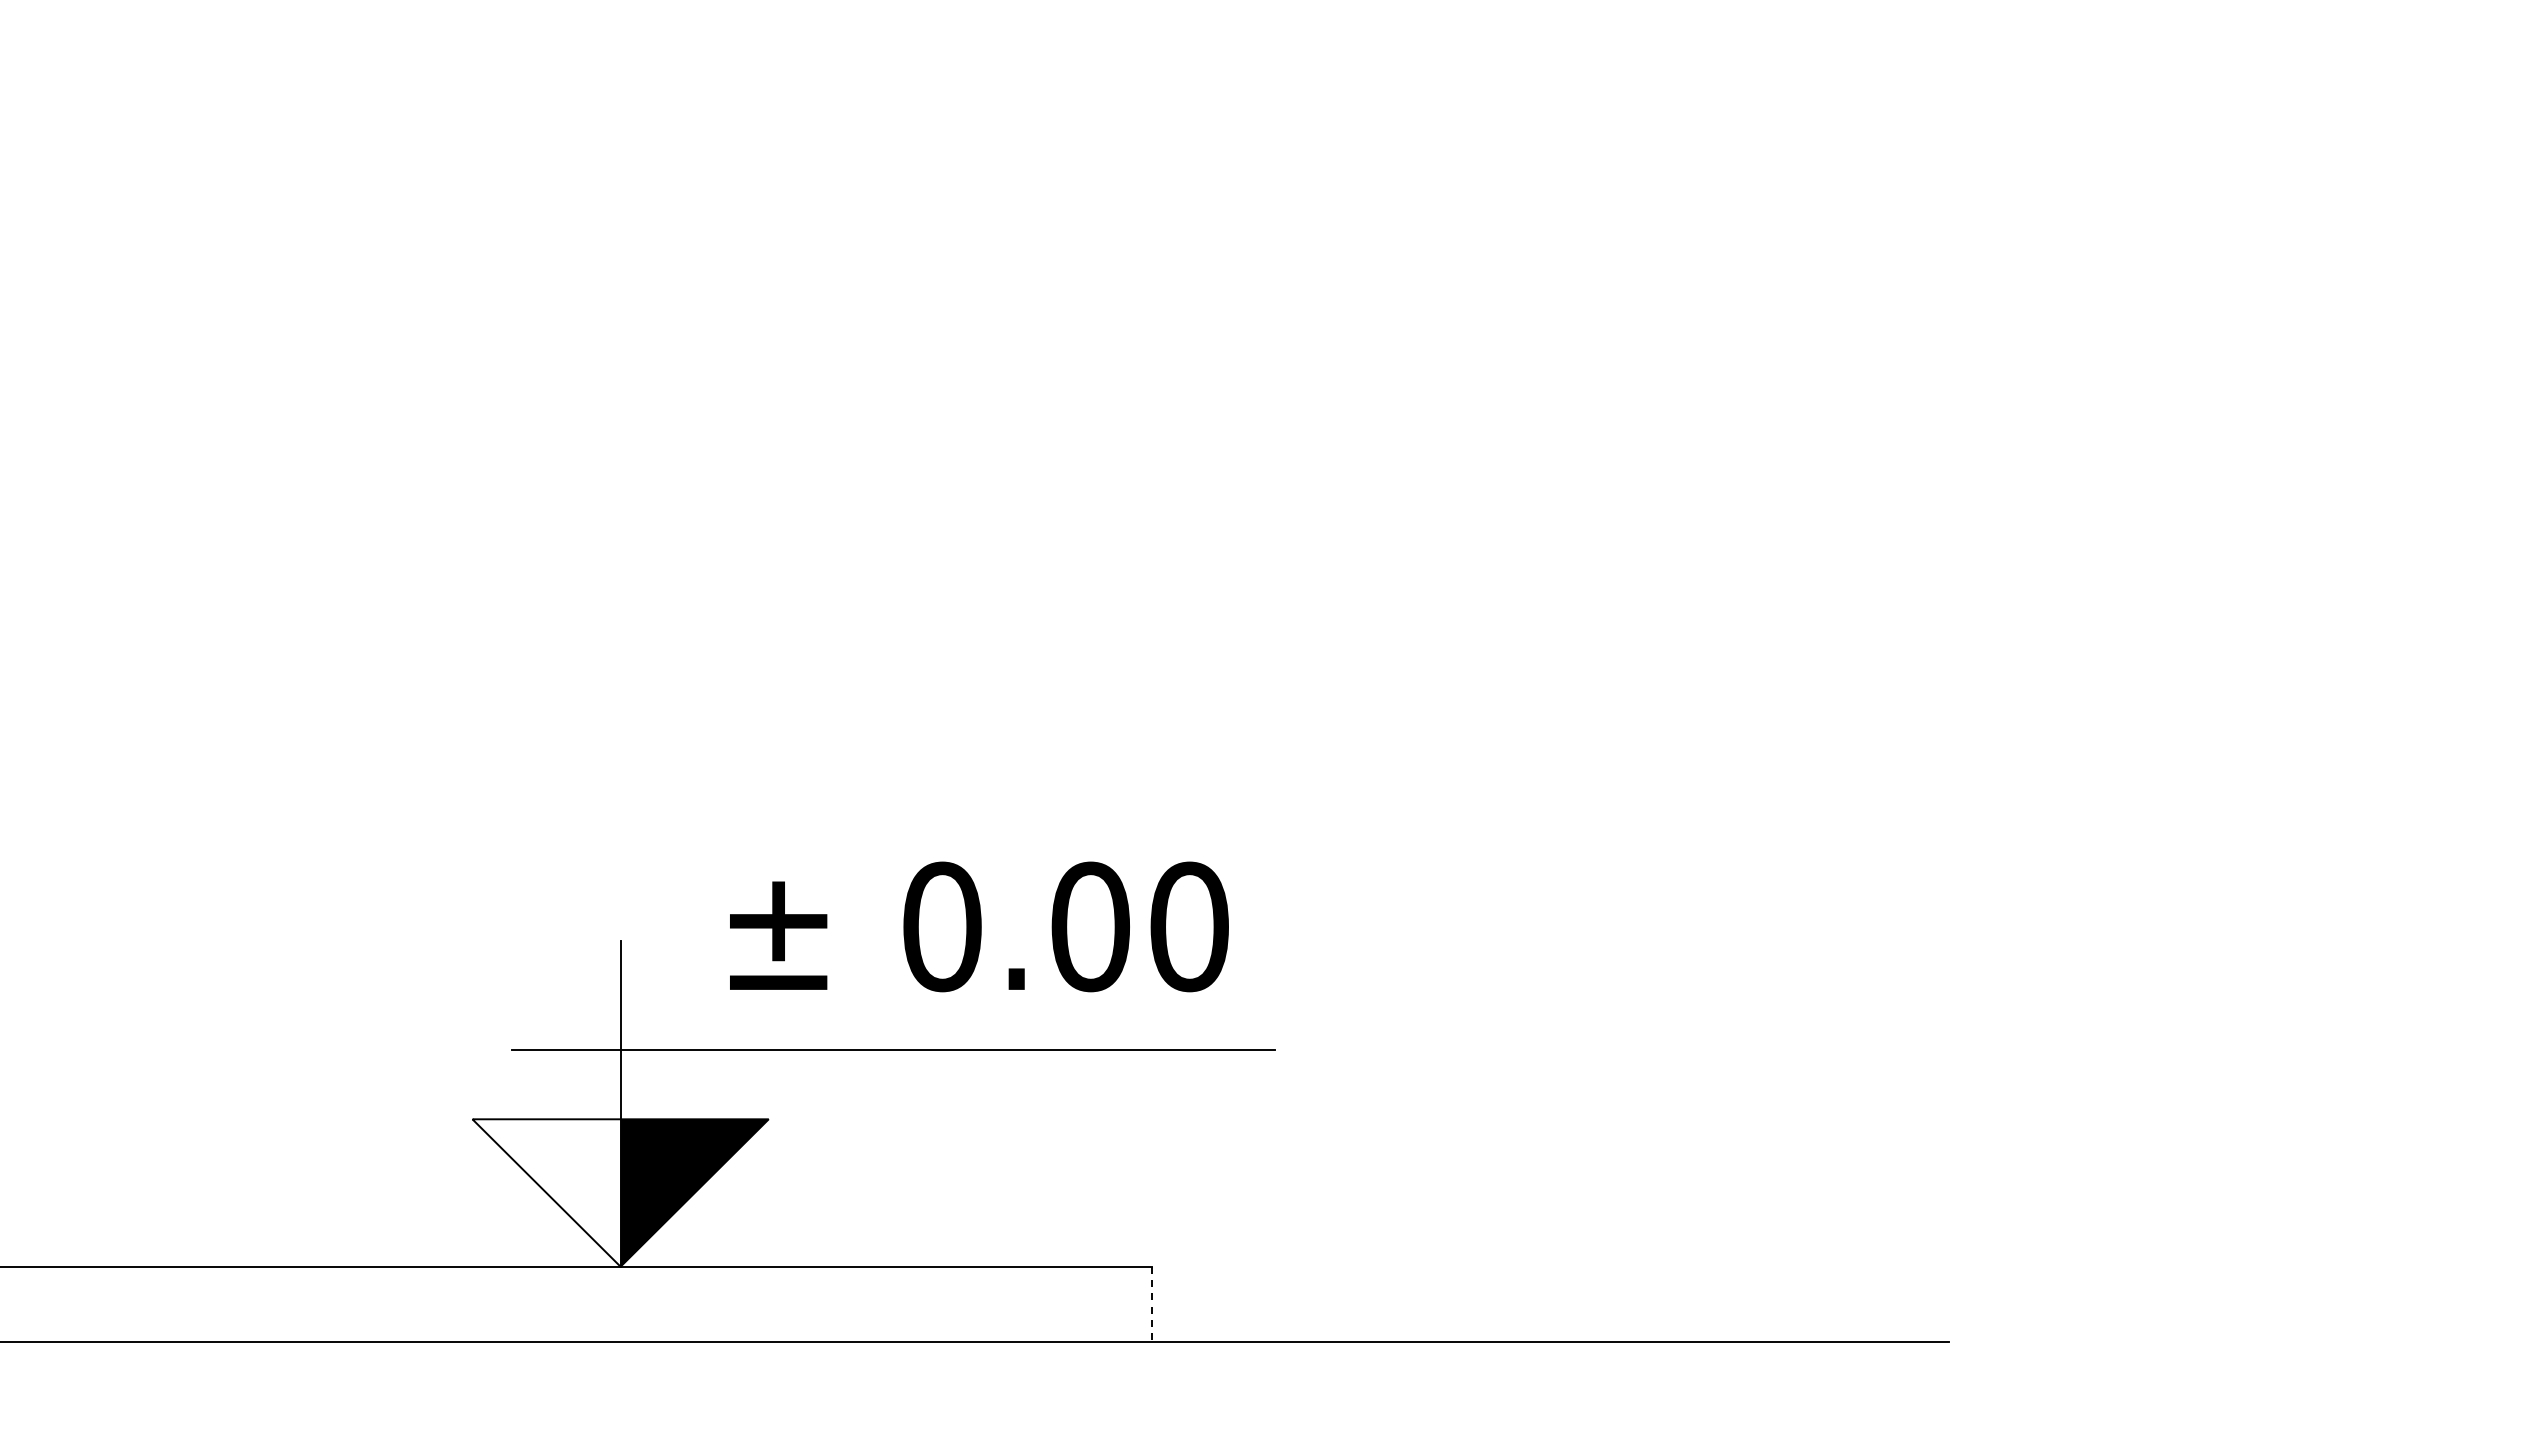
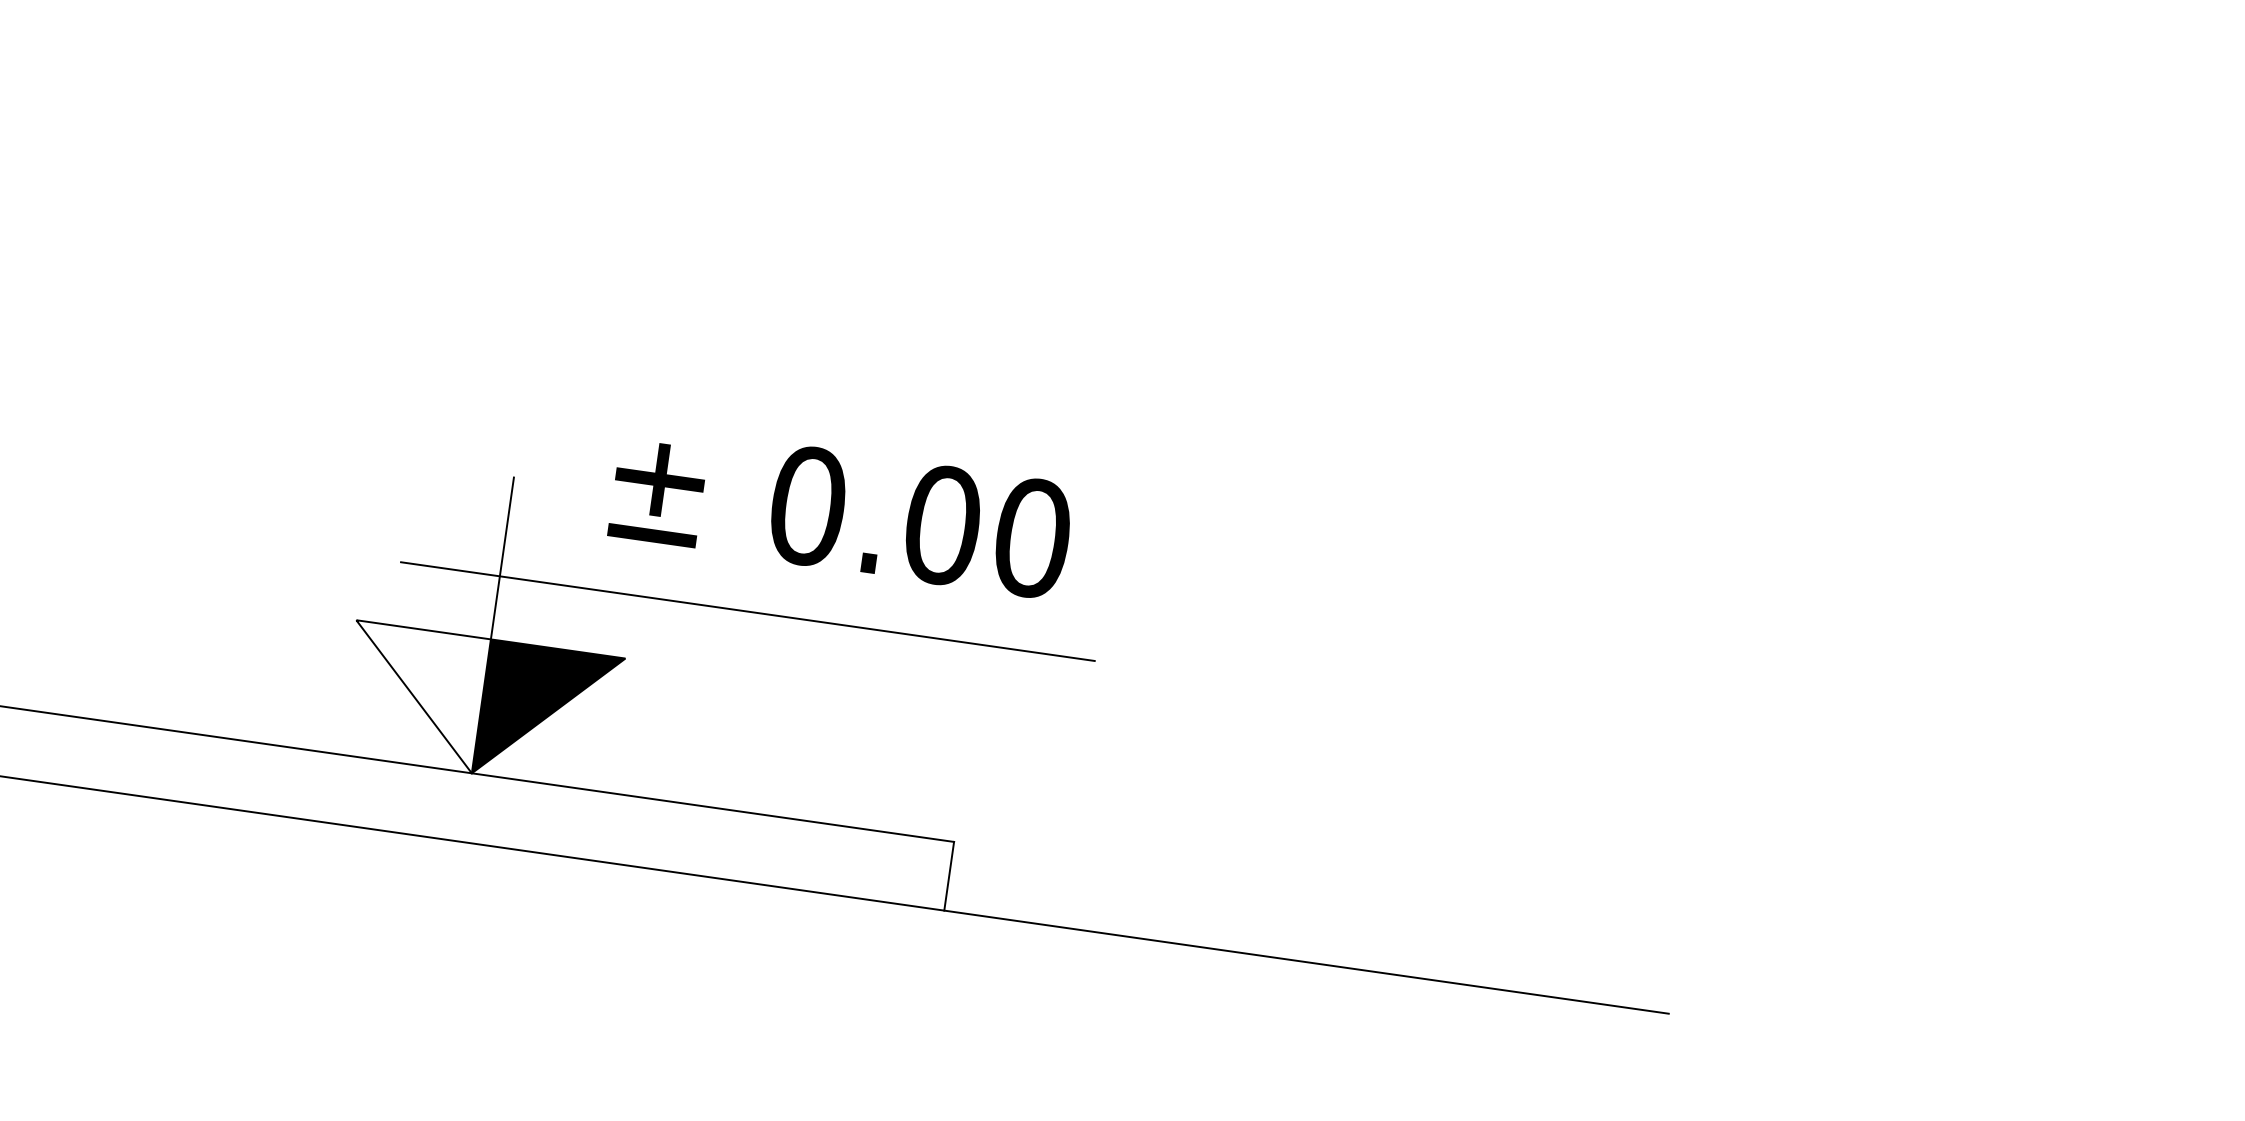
line: (1151, 1304) -> (949, 876), dashed -> solid

